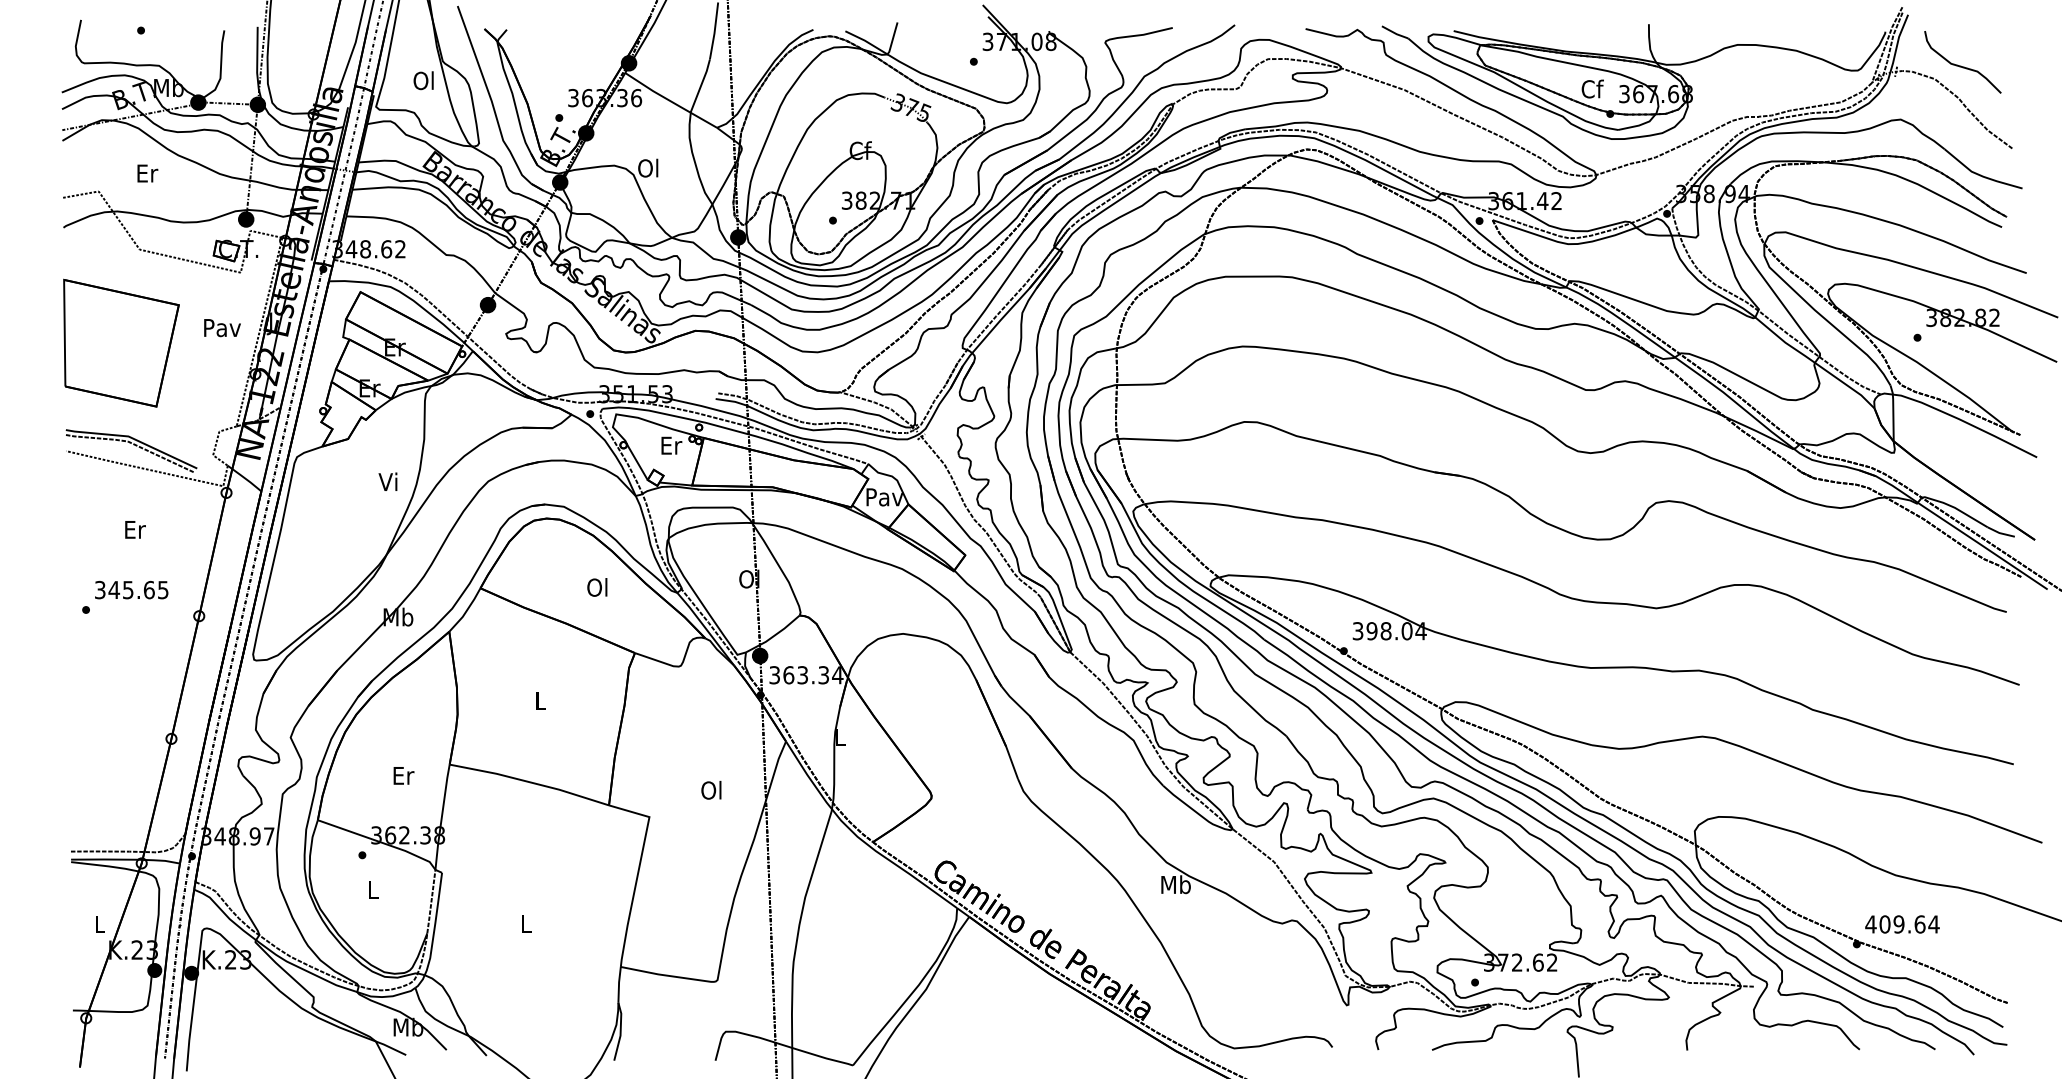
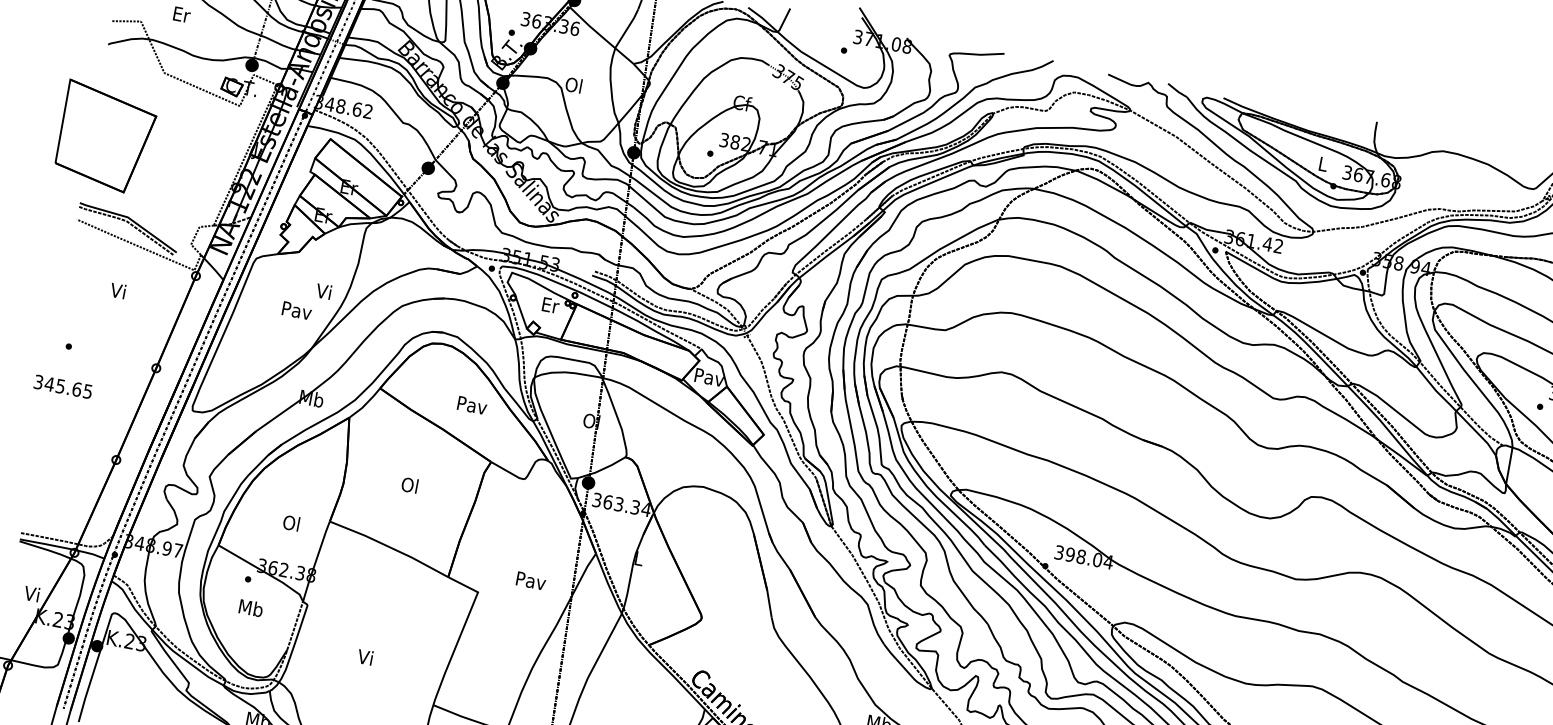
text: (1592, 88) -> (1323, 163), Cf -> L
text: (222, 328) -> (296, 311), moved
part: (121, 342) -> (105, 137), moved
text: (134, 529) -> (118, 290), Er -> Vi
text: (598, 587) -> (472, 405), Ol -> Pav
text: (131, 590) -> (63, 387), moved
text: (539, 700) -> (409, 484), L -> Ol
text: (403, 775) -> (292, 523), Er -> Ol
text: (712, 789) -> (531, 580), Ol -> Pav
text: (372, 889) -> (250, 607), L -> Mb
text: (98, 923) -> (31, 593), L -> Vi
text: (525, 923) -> (365, 656), L -> Vi

